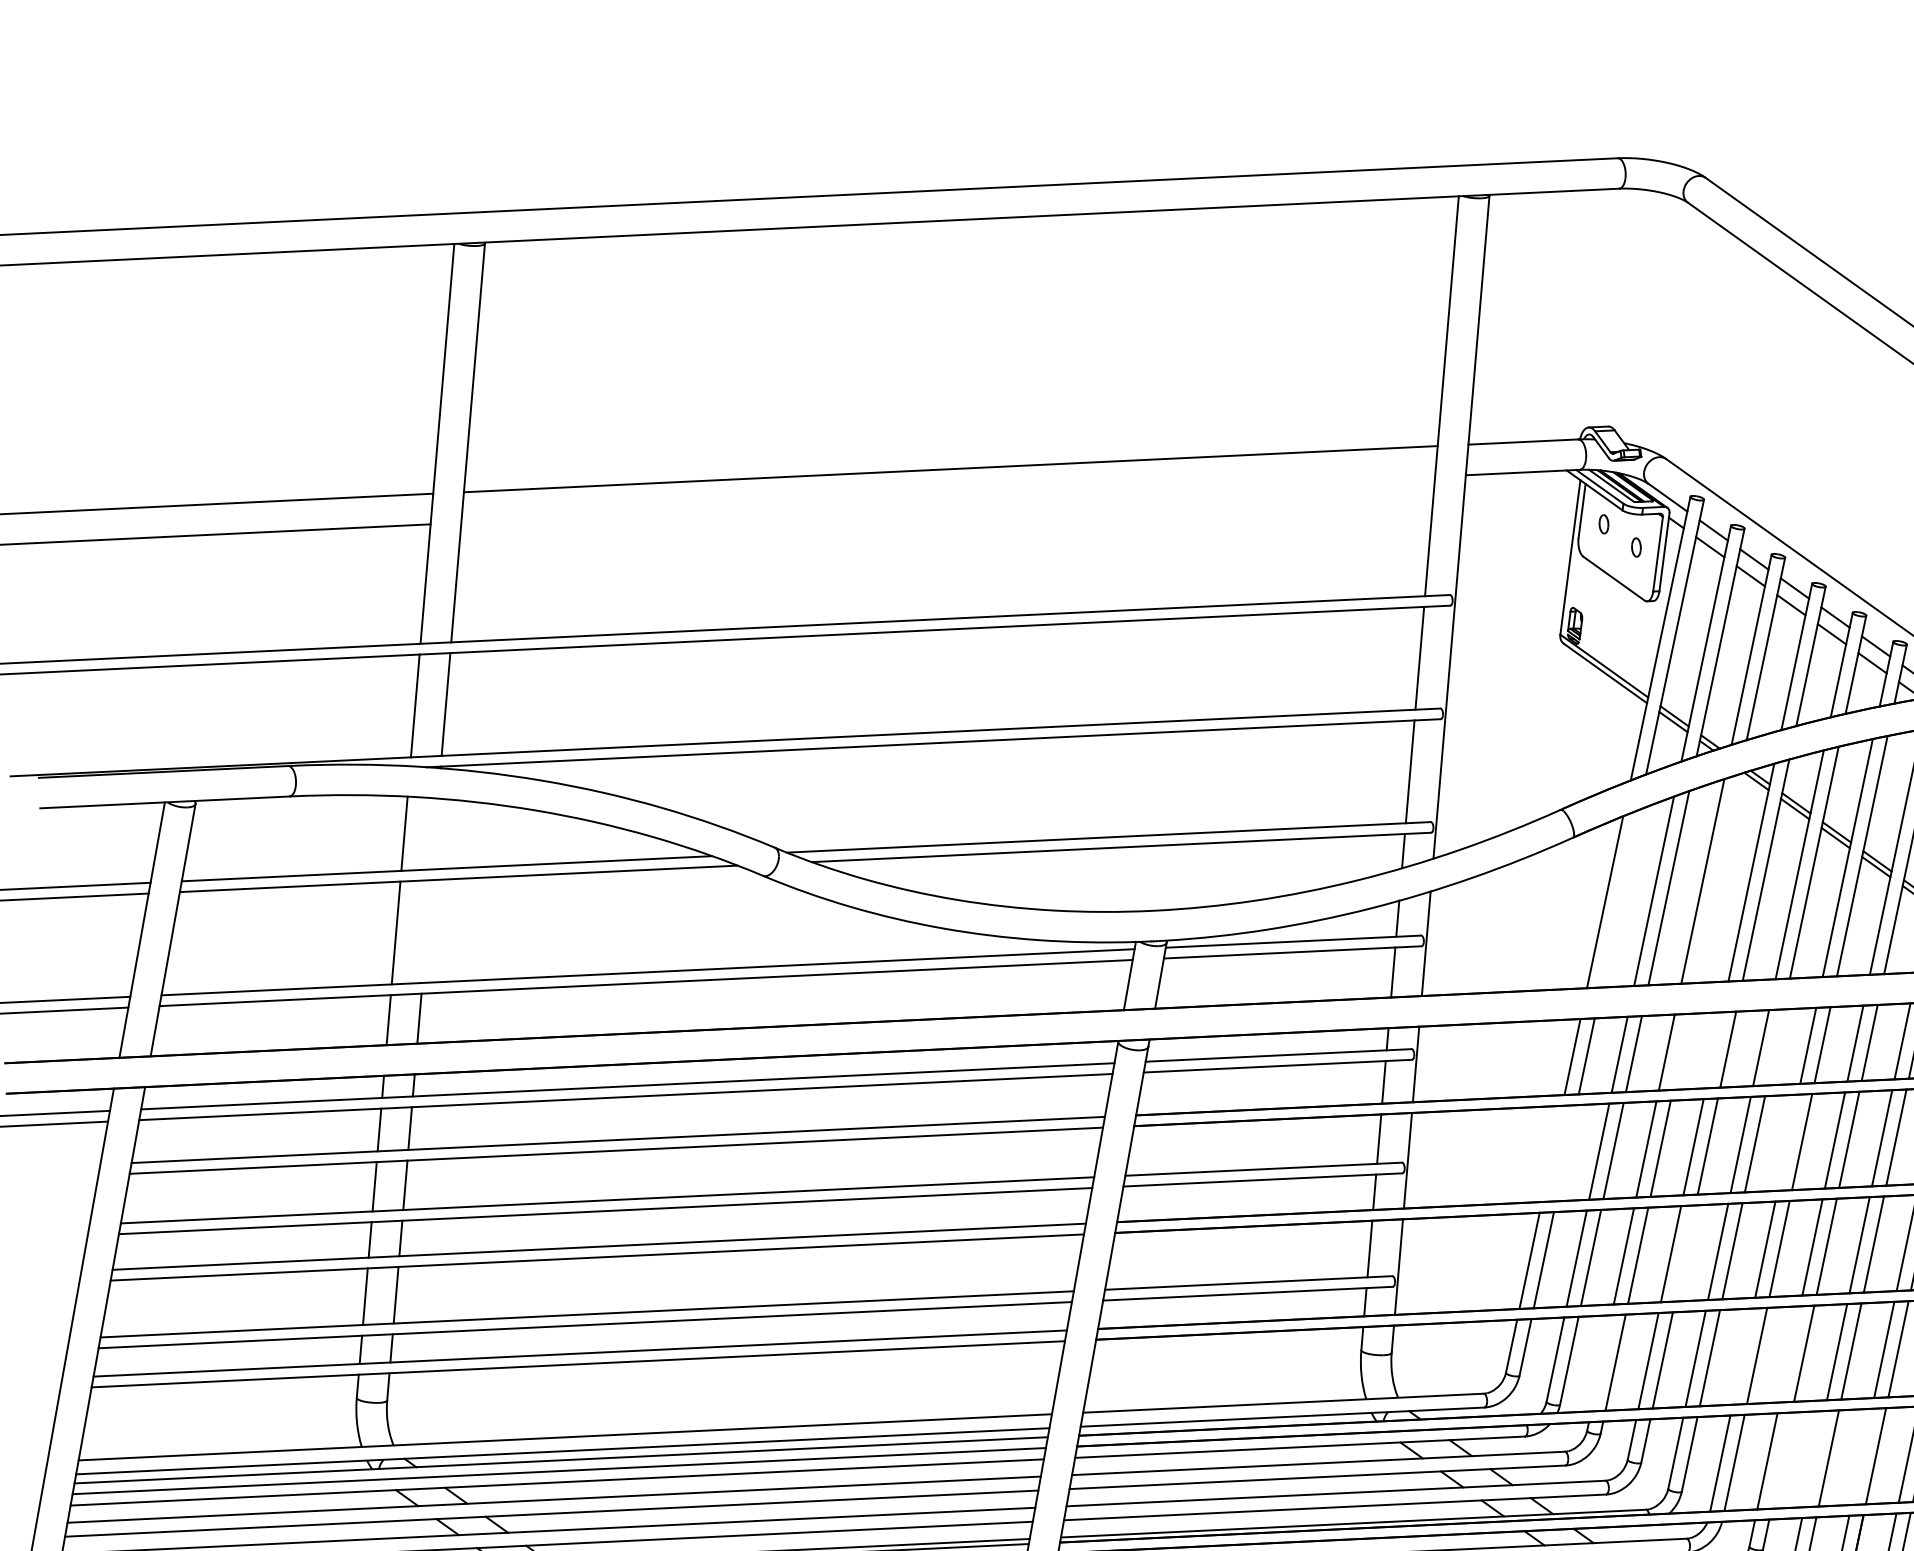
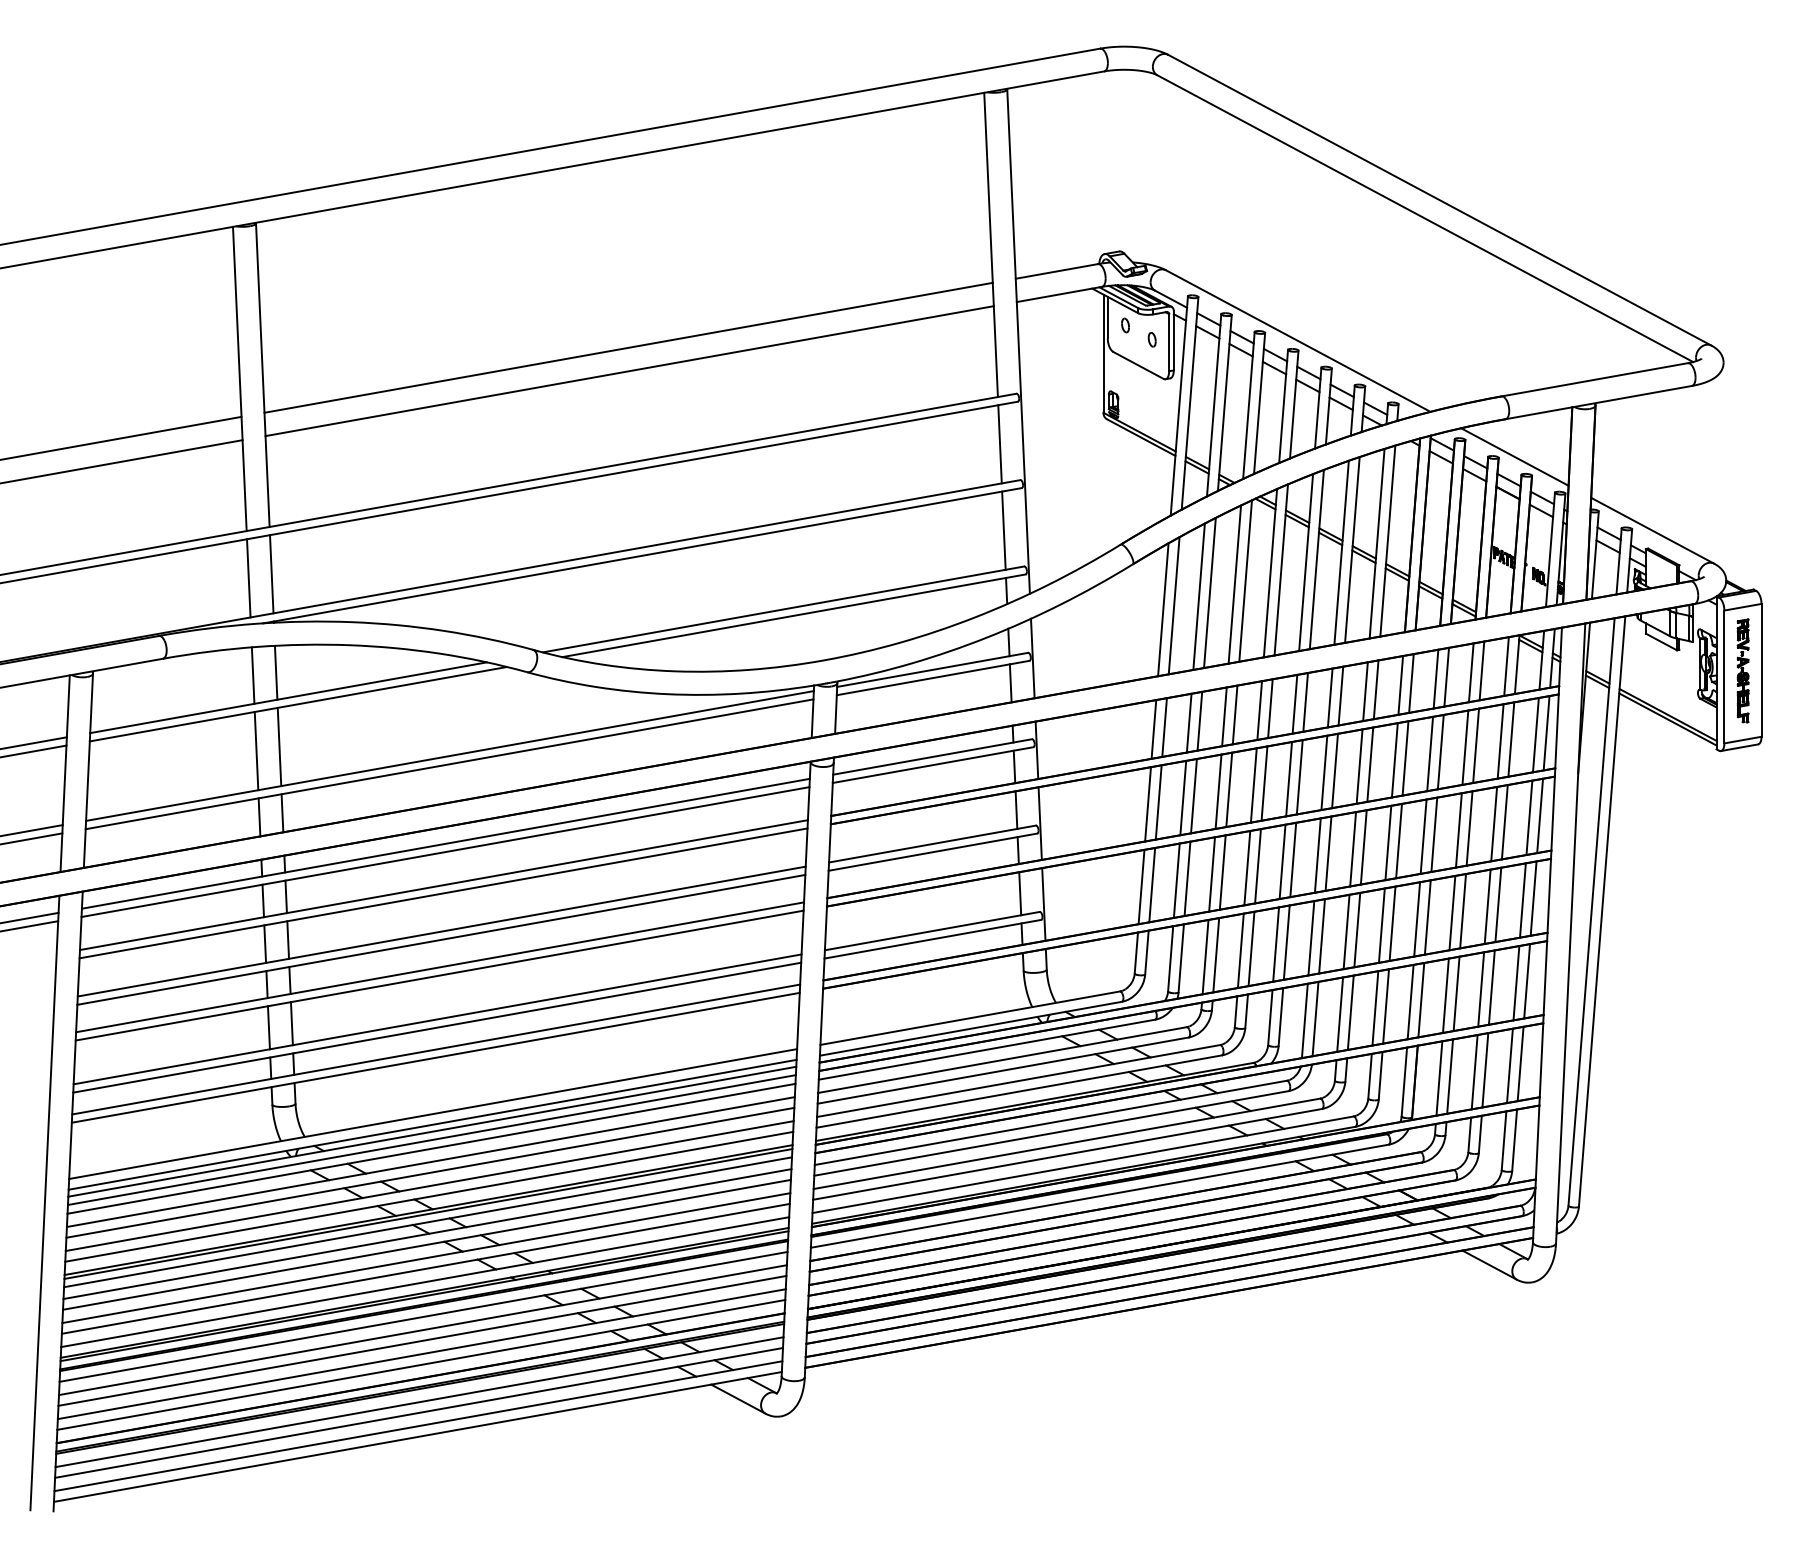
line: (947, 500) -> (629, 371), added
line: (434, 833) -> (275, 672), added
line: (1717, 877) -> (1245, 580), added
line: (1619, 898) -> (1173, 605), added
line: (426, 930) -> (279, 746), added
line: (1775, 1047) -> (1305, 702), added
line: (1713, 1050) -> (1259, 710), added
line: (1680, 1051) -> (1234, 714), added
line: (1788, 1142) -> (1324, 772), added
line: (1566, 1153) -> (1158, 802), added
line: (1551, 1154) -> (1147, 804), added
line: (1684, 1253) -> (1257, 866), added
line: (1789, 1353) -> (1346, 931), added
line: (1742, 1356) -> (1311, 938), added
line: (1601, 1362) -> (1205, 956), added
line: (1861, 1456) -> (1410, 1001), added
line: (1814, 1459) -> (1375, 1008), added
line: (1781, 1460) -> (1350, 1012), added

